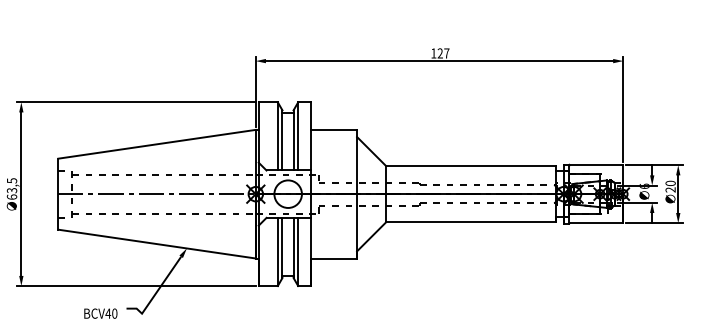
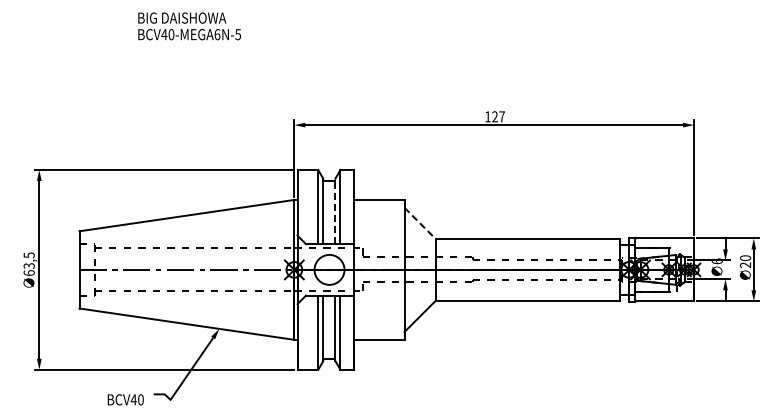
line: (293, 140) -> (335, 211), solid -> dashed
line: (371, 151) -> (420, 223), solid -> dashed

